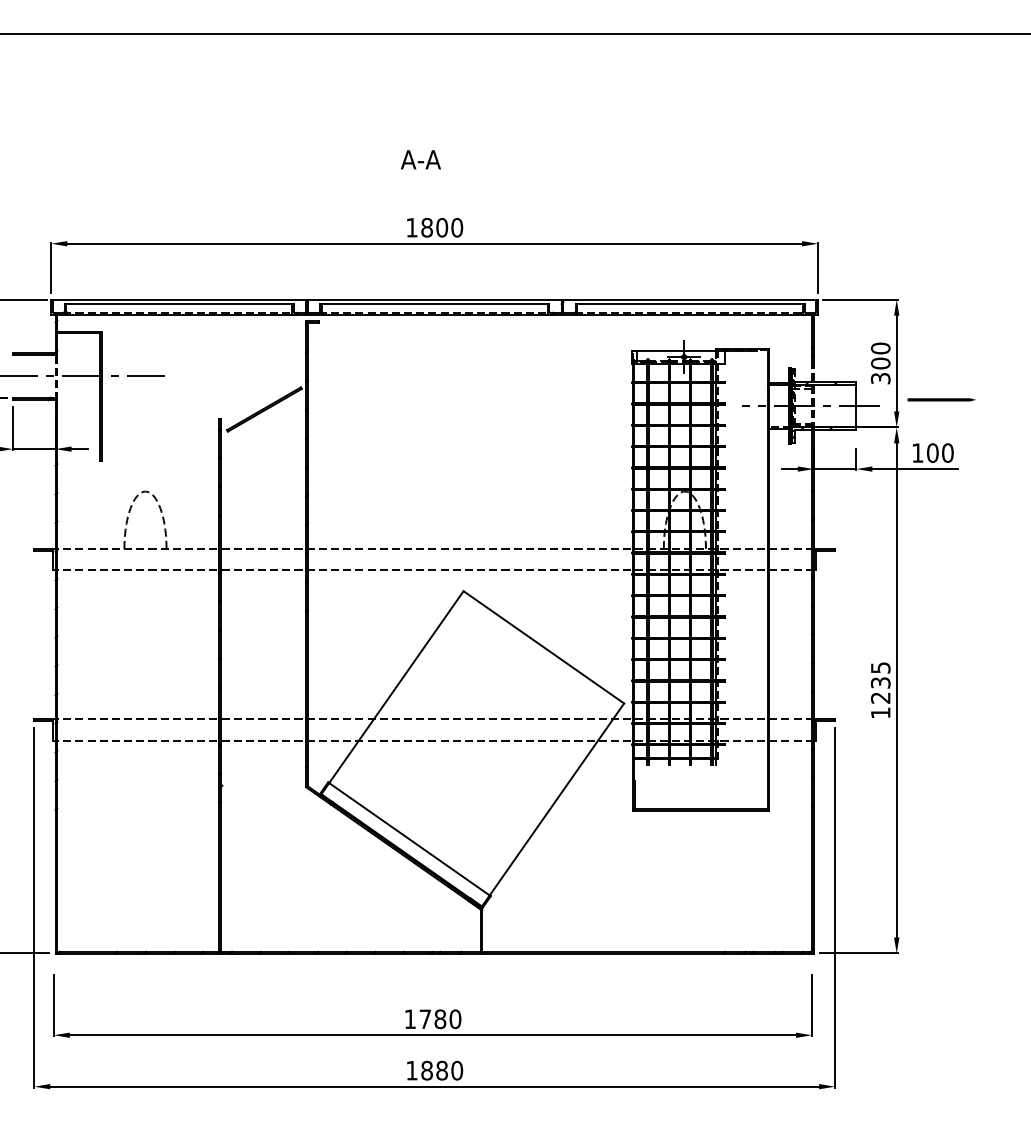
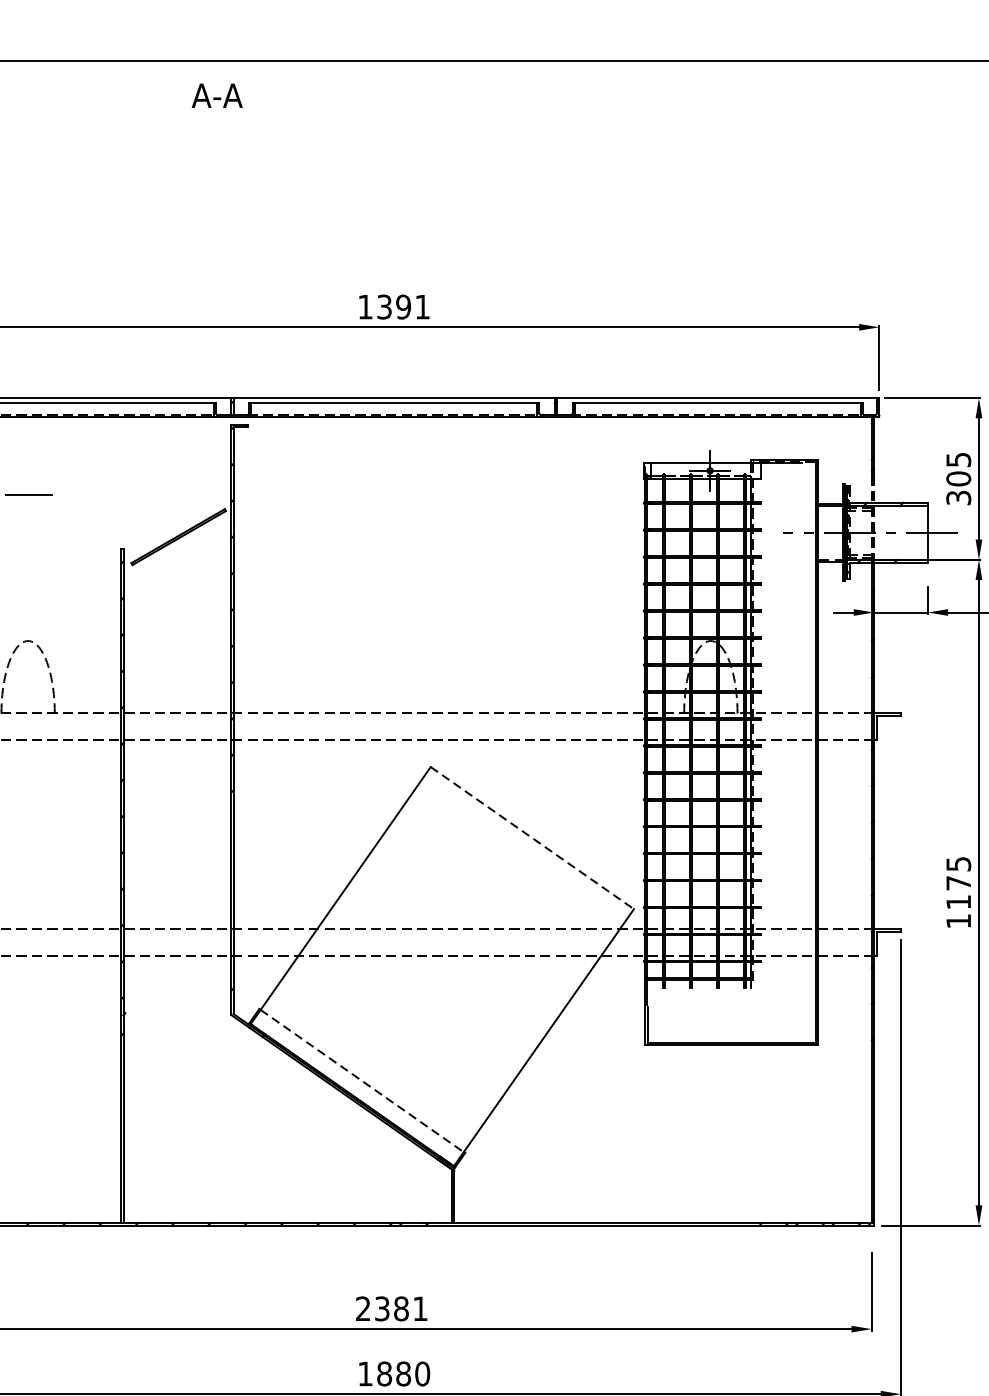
text: (420, 159) -> (216, 95), moved
text: (442, 227) -> (404, 306), 1800 -> 1391
text: (880, 348) -> (958, 459), 300 -> 305
line: (543, 647) -> (531, 838), solid -> dashed
text: (880, 690) -> (958, 892), 1235 -> 1175
line: (409, 839) -> (362, 1081), solid -> dashed
text: (432, 1019) -> (391, 1309), 1780 -> 2381

